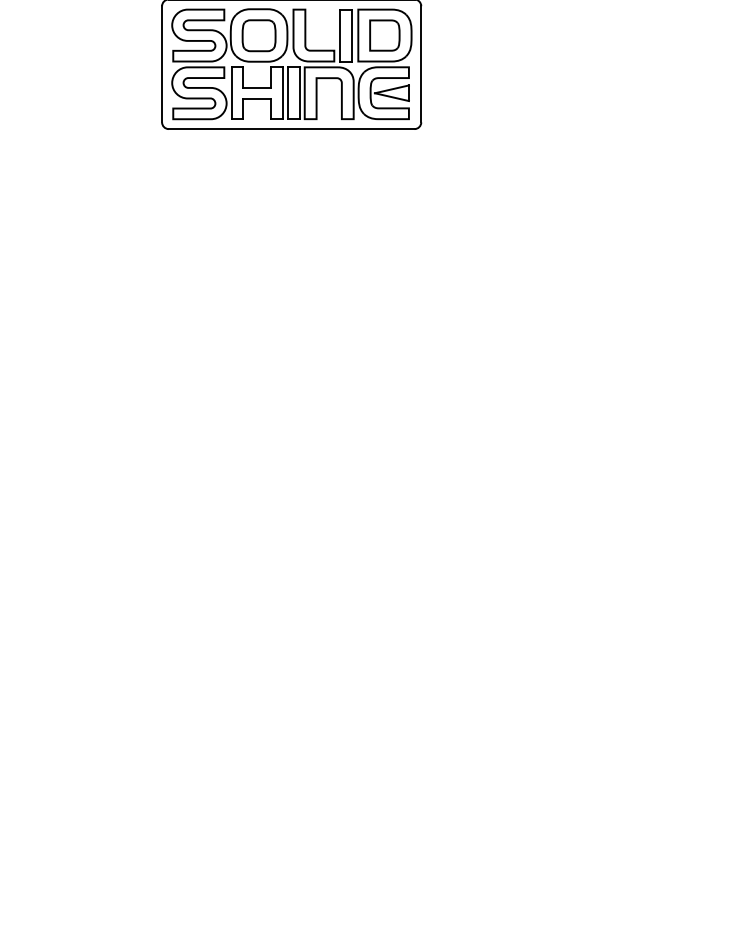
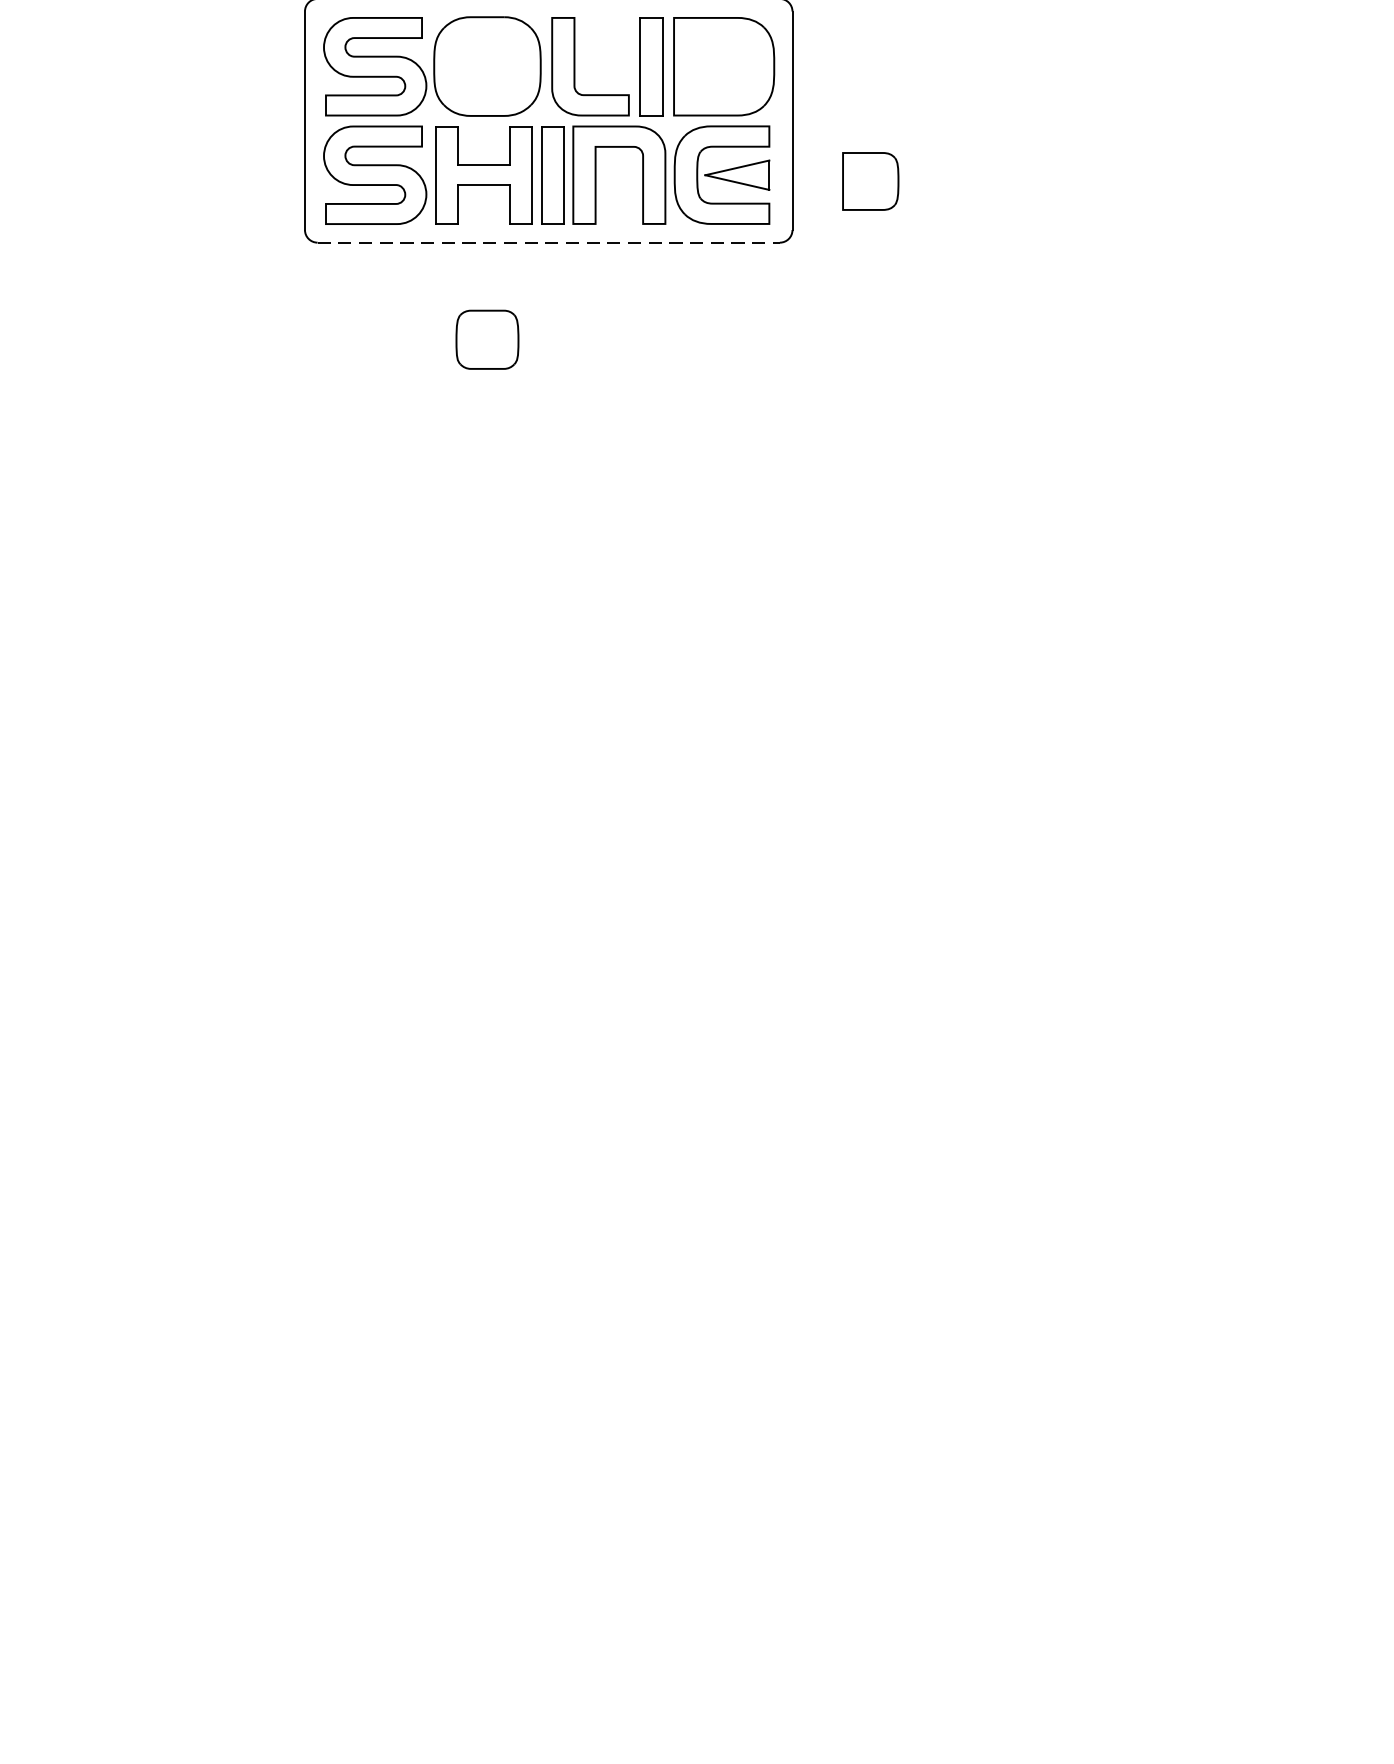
part: (258, 35) -> (486, 339), moved
part: (384, 35) -> (870, 181), moved
line: (291, 129) -> (548, 243), solid -> dashed

